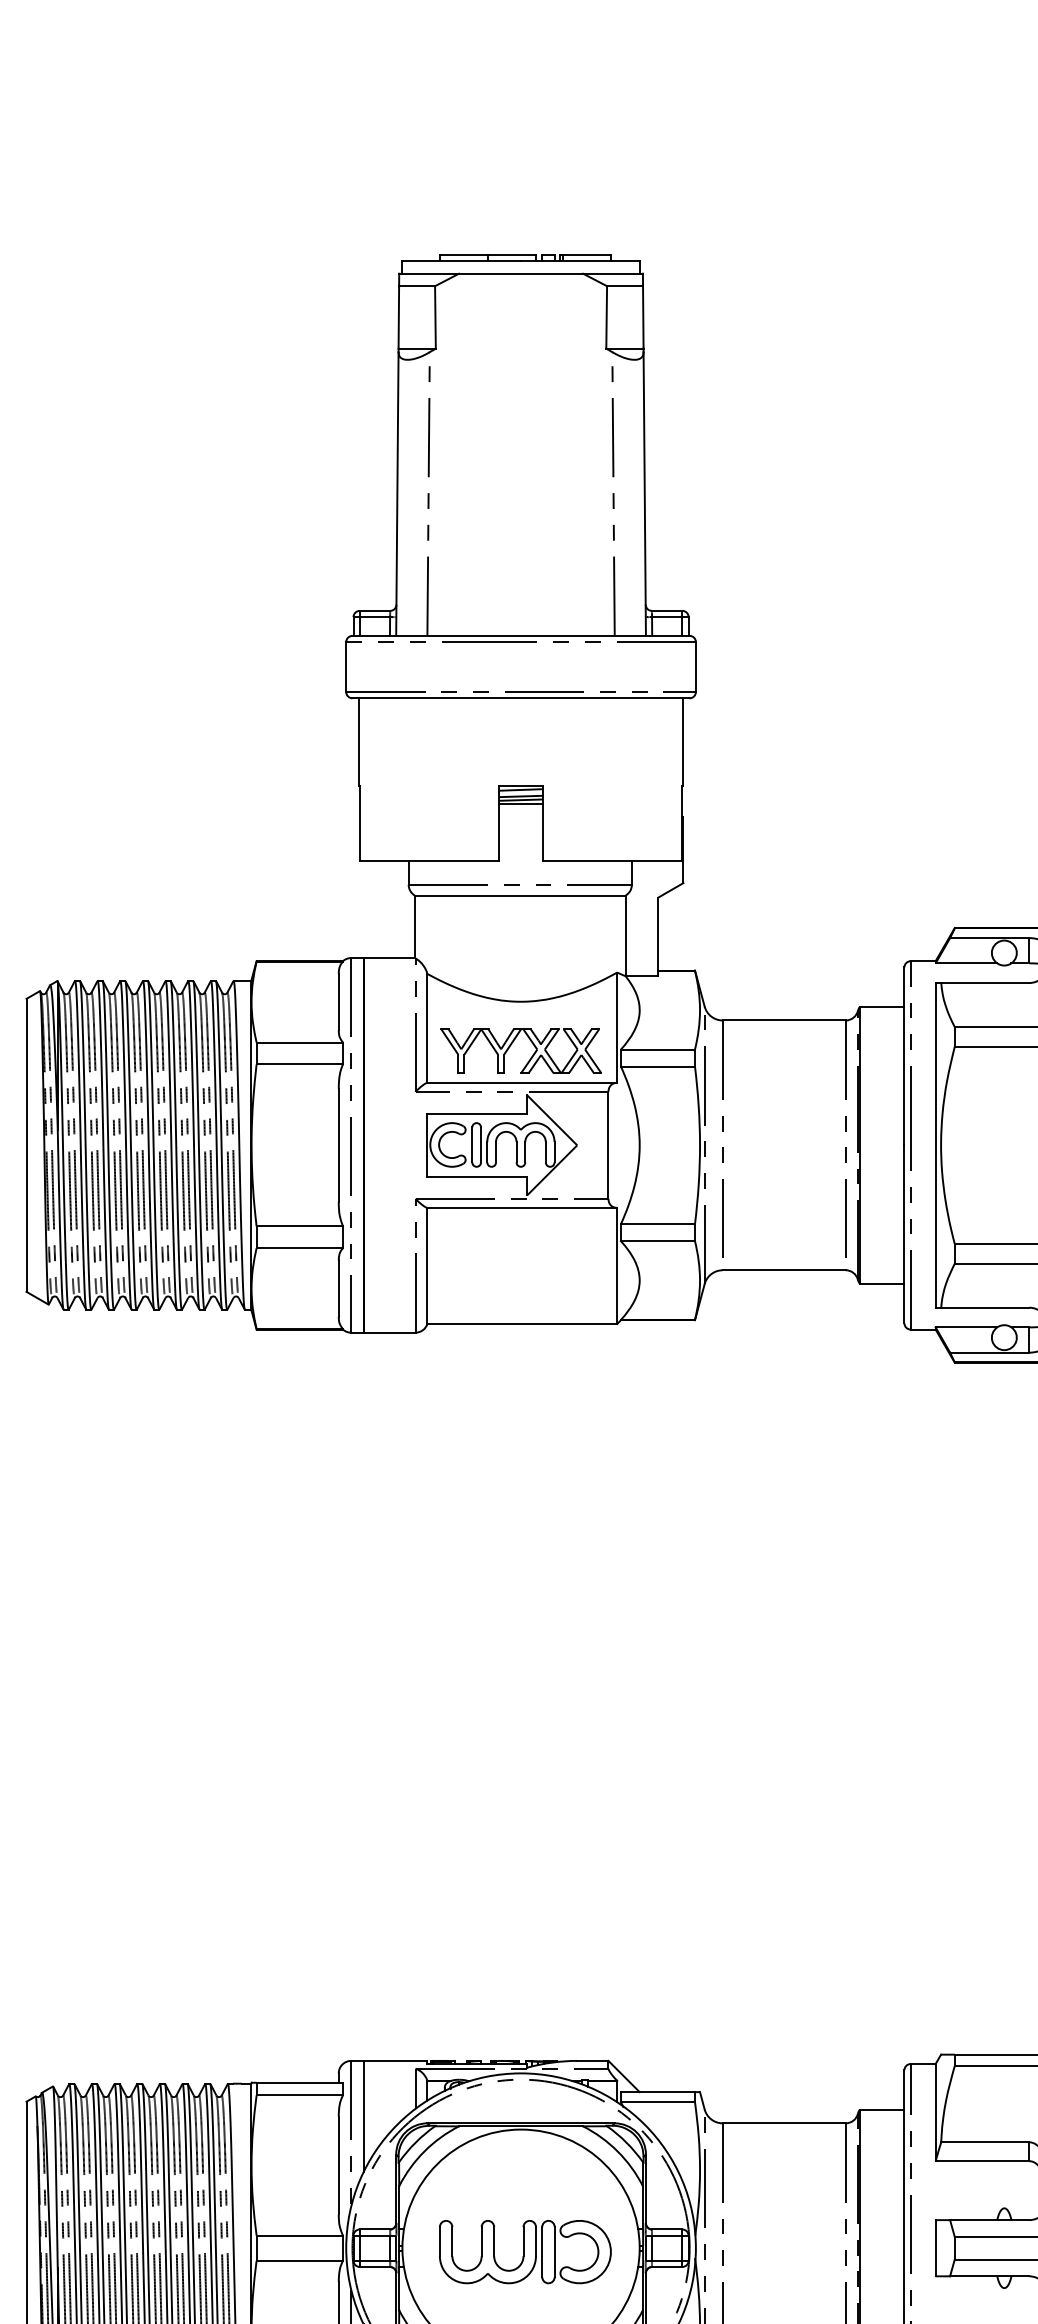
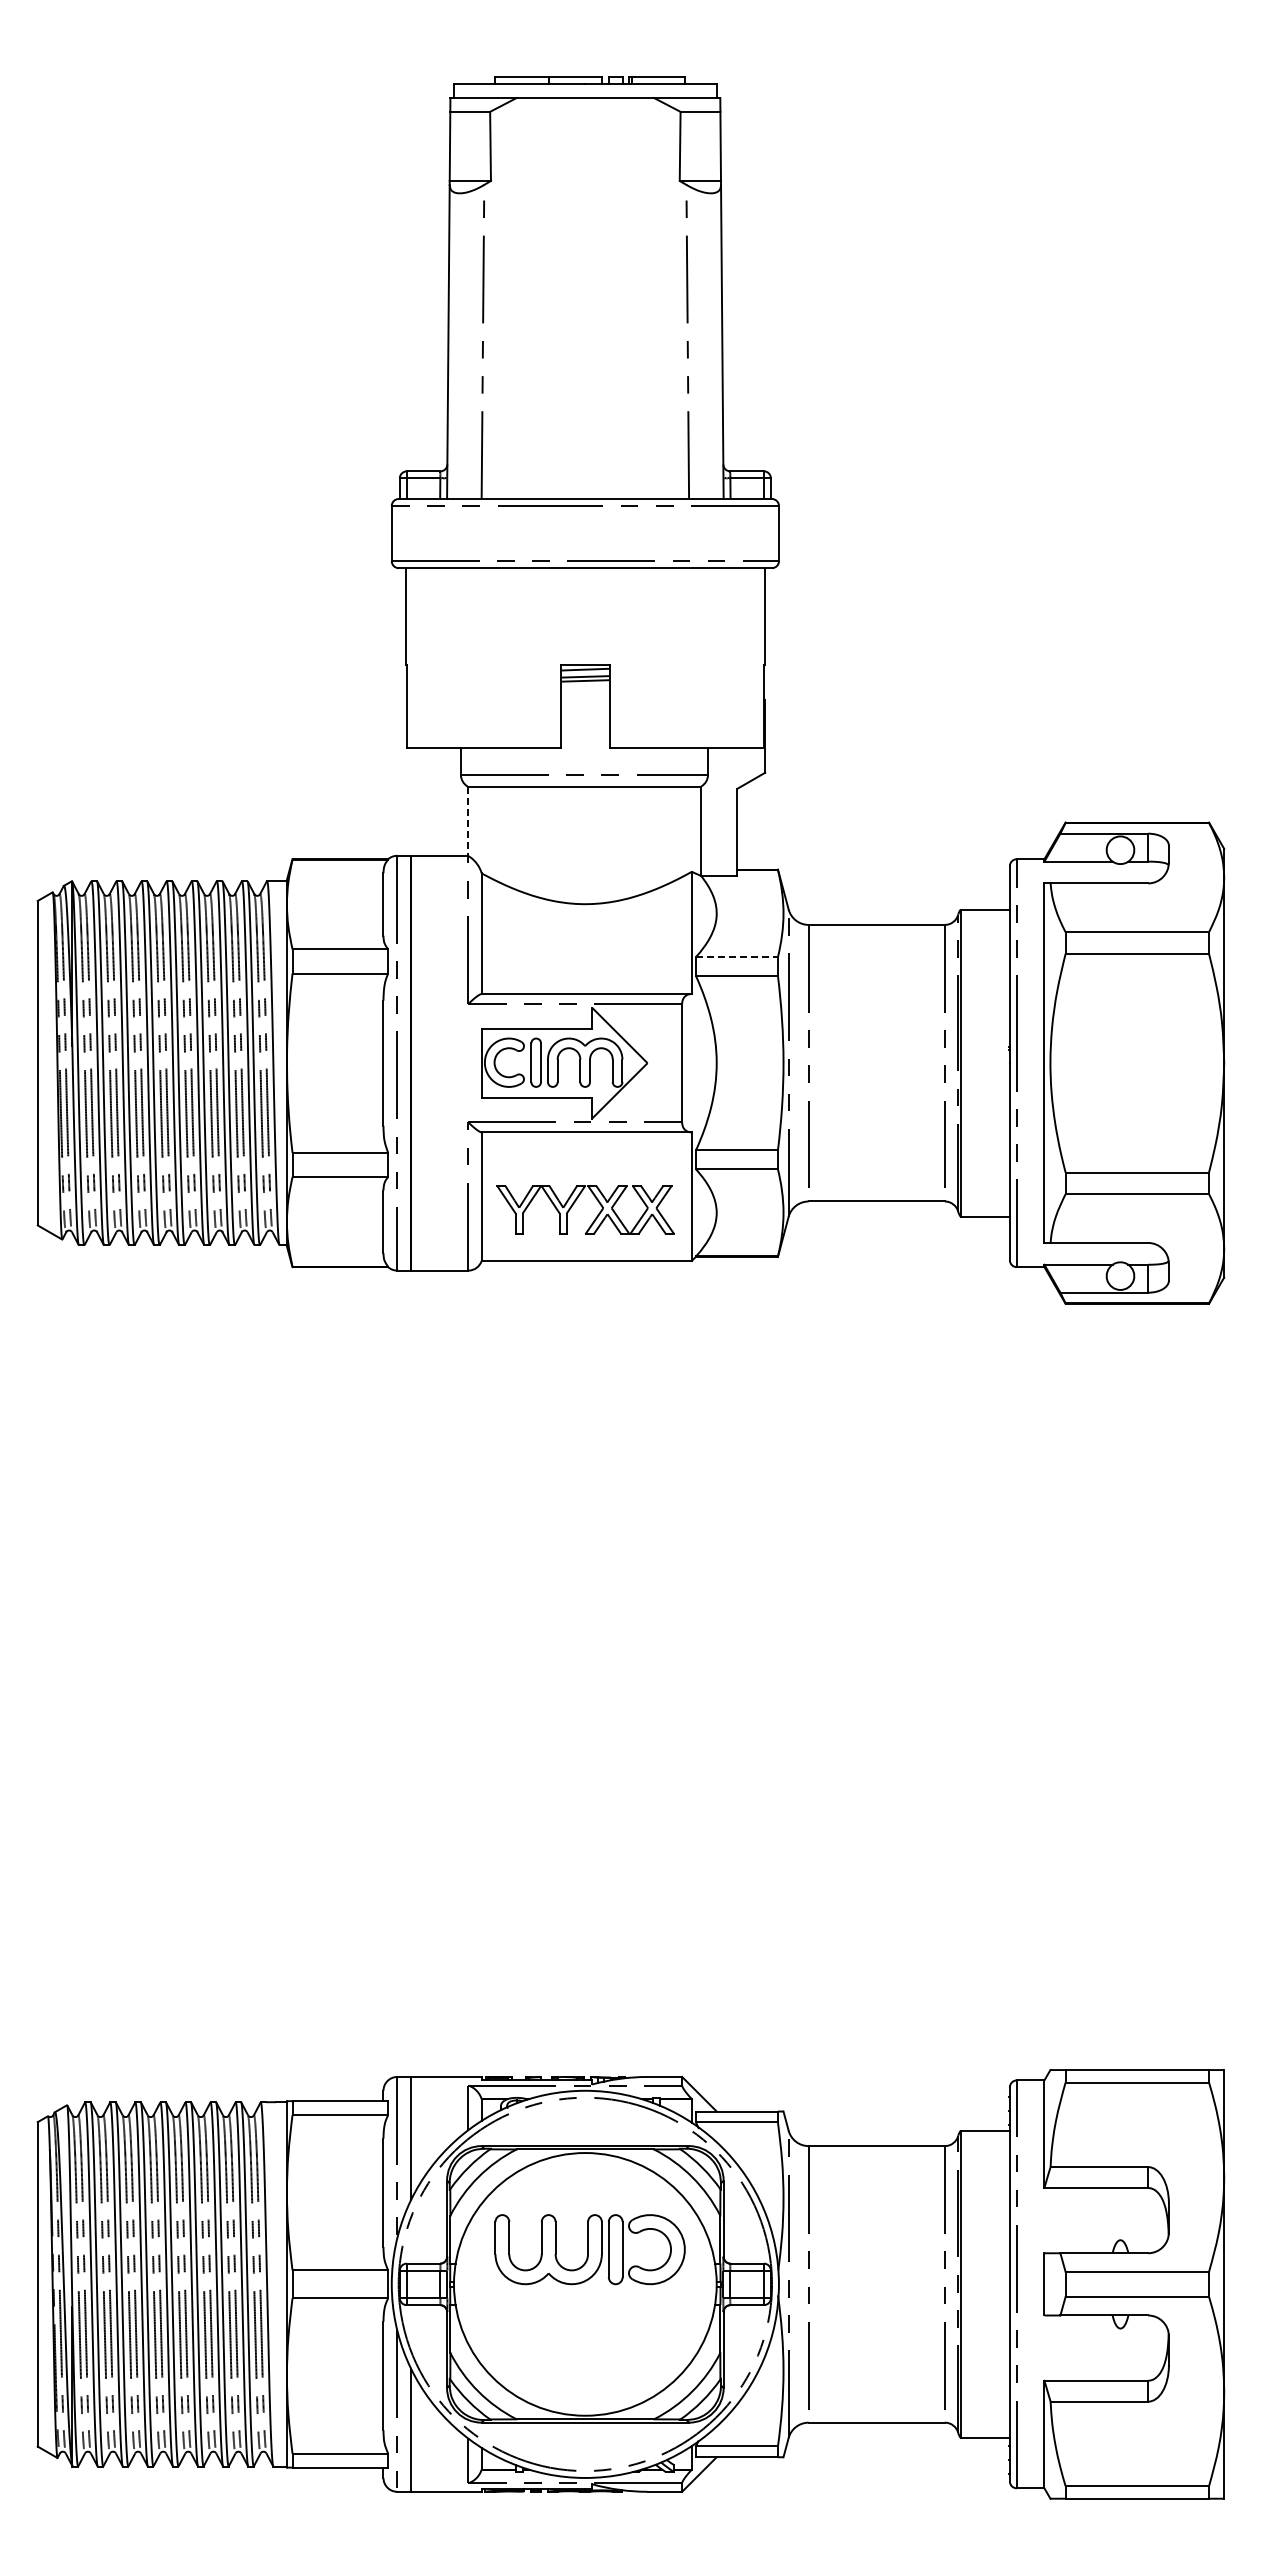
line: (521, 804) -> (585, 685), removed
line: (414, 927) -> (467, 821), solid -> dashed
part: (512, 1044) -> (575, 1202), moved
line: (657, 1049) -> (736, 957), solid -> dashed
part: (524, 2251) -> (589, 2249), moved

